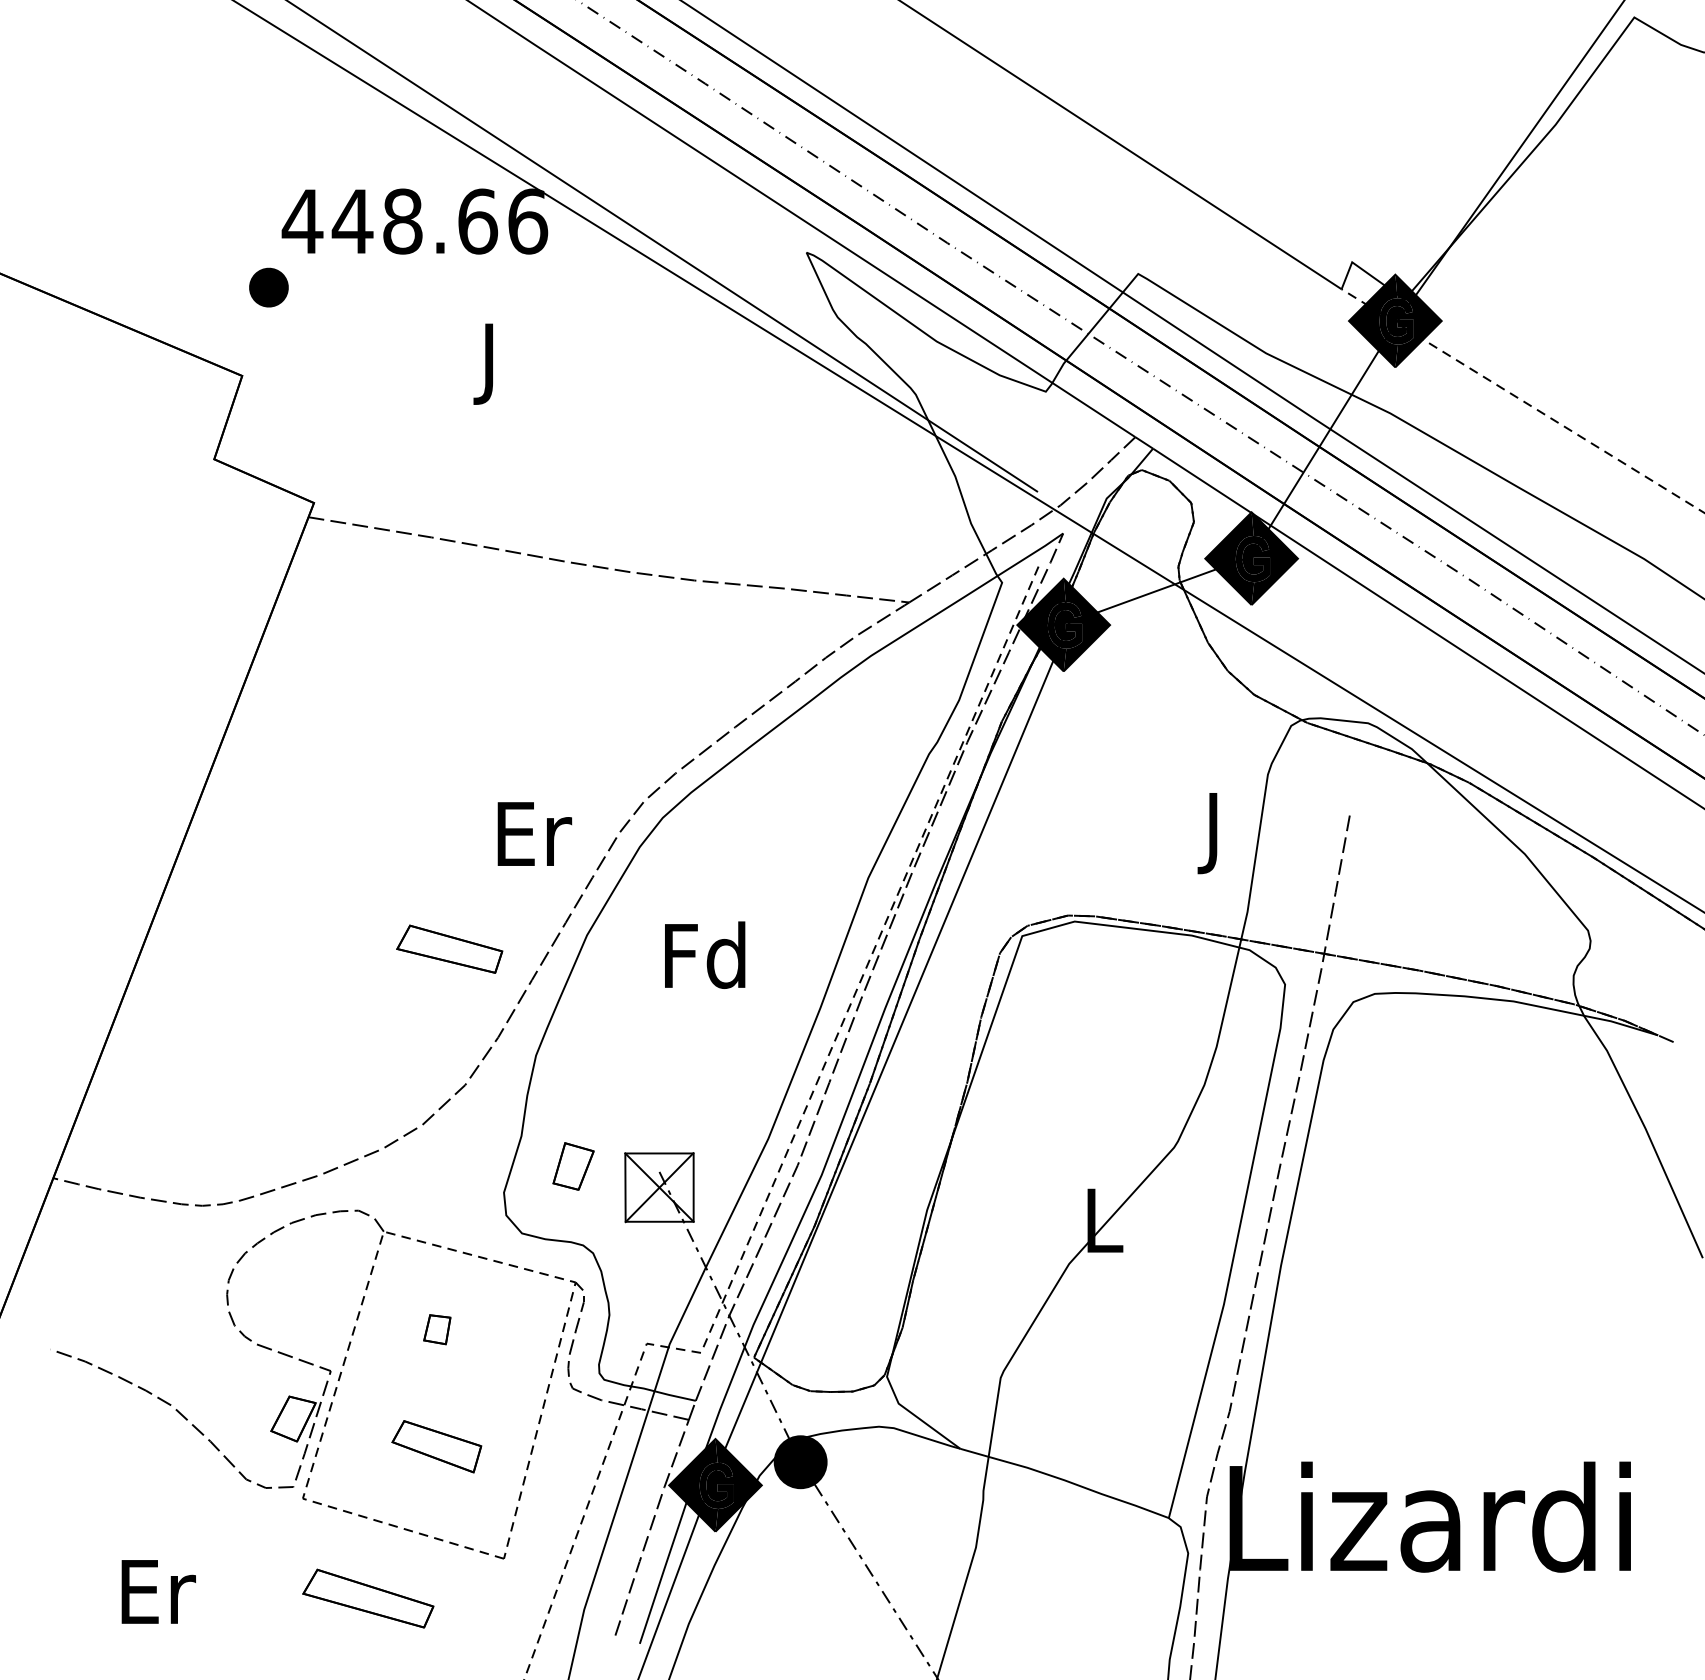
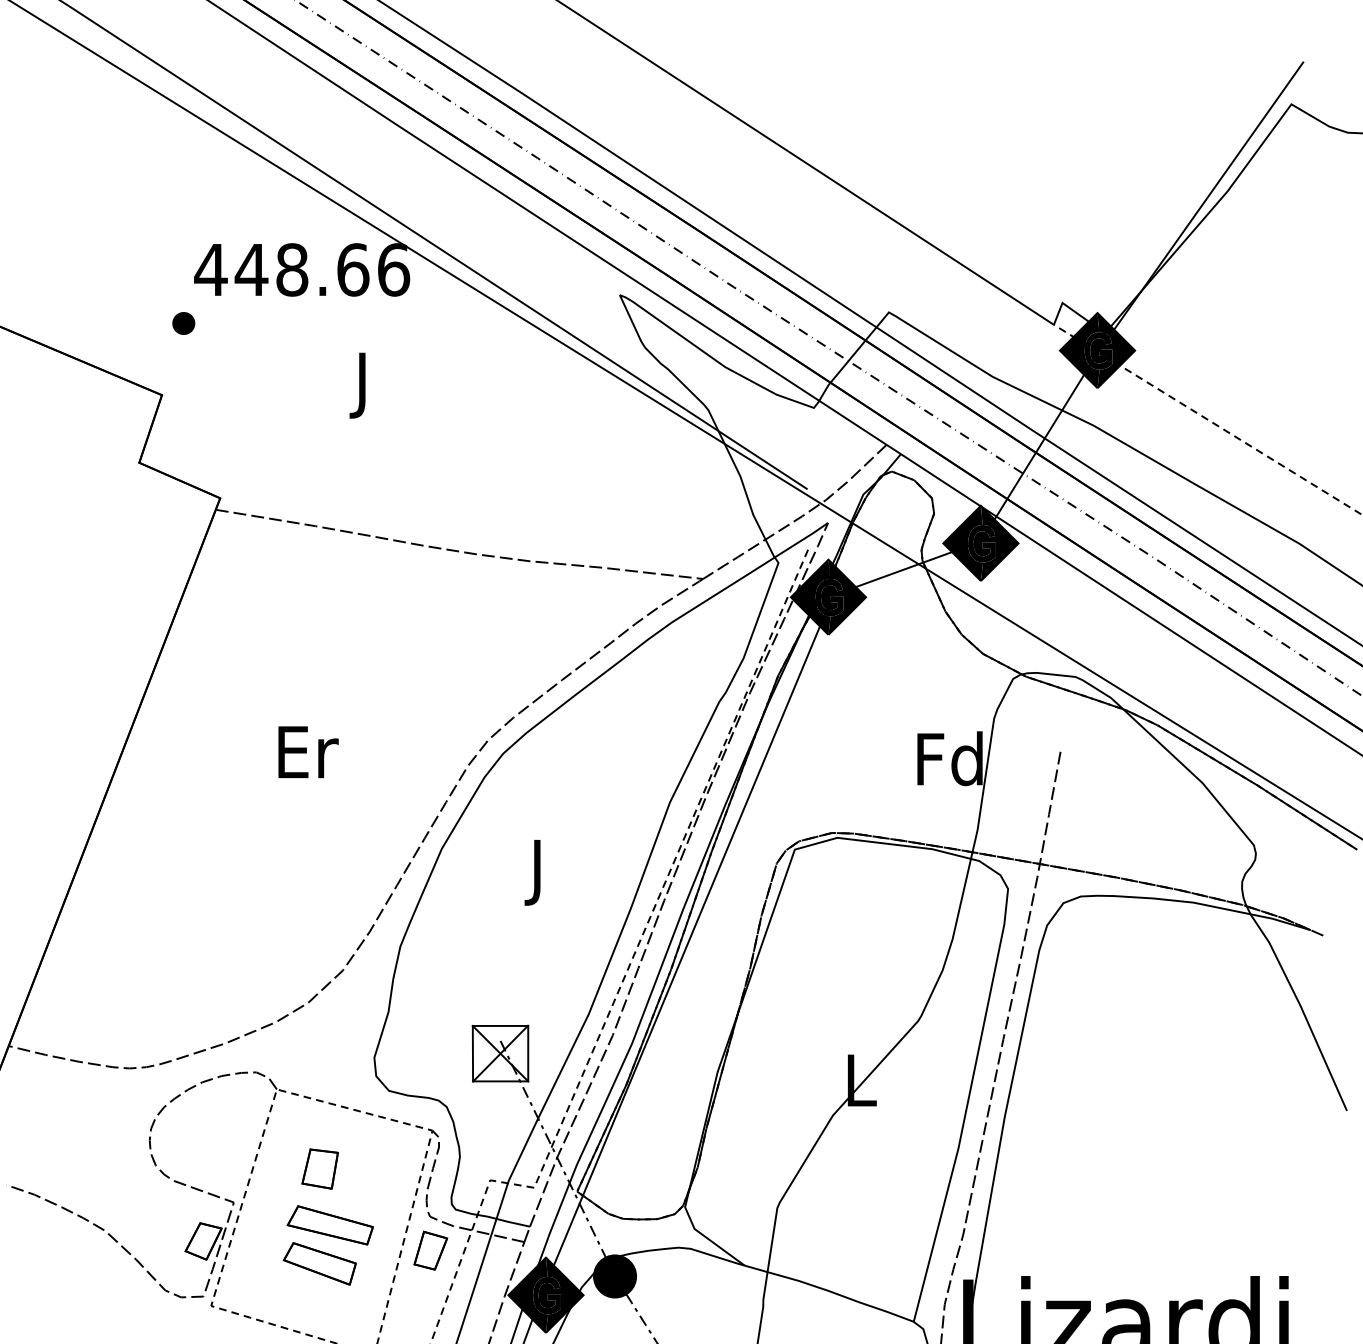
part: (269, 287) -> (184, 323), size x0.71
text: (1213, 832) -> (949, 765), J -> Fd
text: (534, 833) -> (308, 751), moved
part: (449, 948) -> (330, 1224), moved
text: (705, 963) -> (537, 871), Fd -> J
part: (573, 1166) -> (430, 1250), moved
part: (437, 1329) -> (320, 1168), size x1.67

